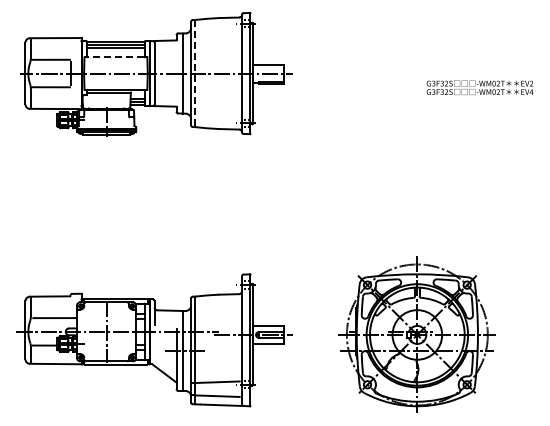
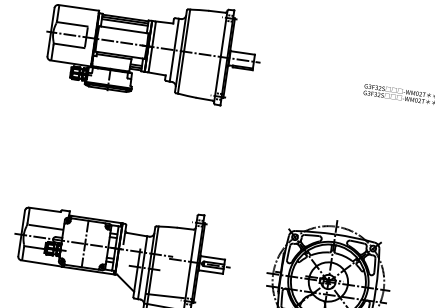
line: (115, 57) -> (123, 29), dashed -> solid
line: (195, 73) -> (184, 51), dashed -> solid

